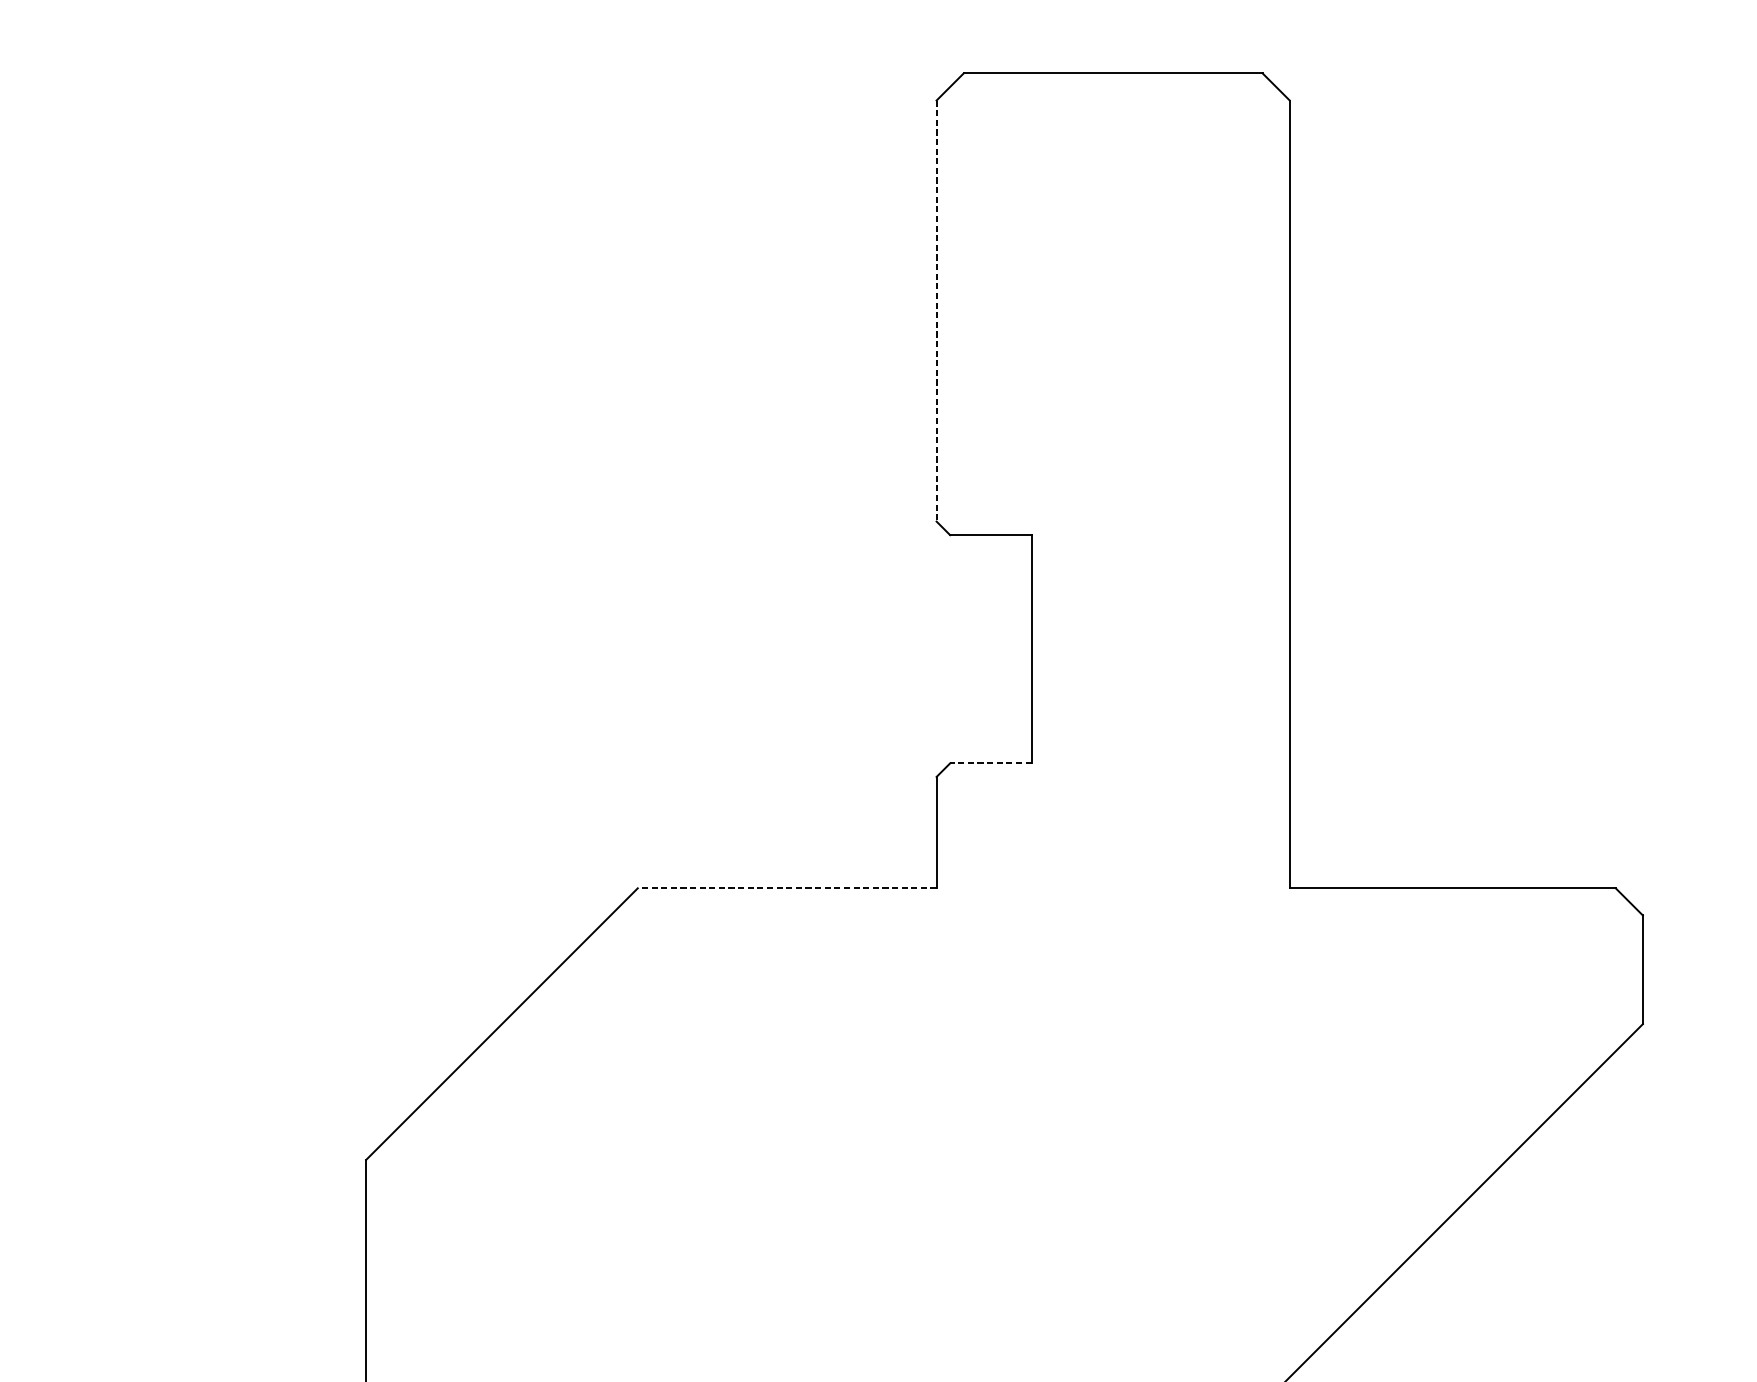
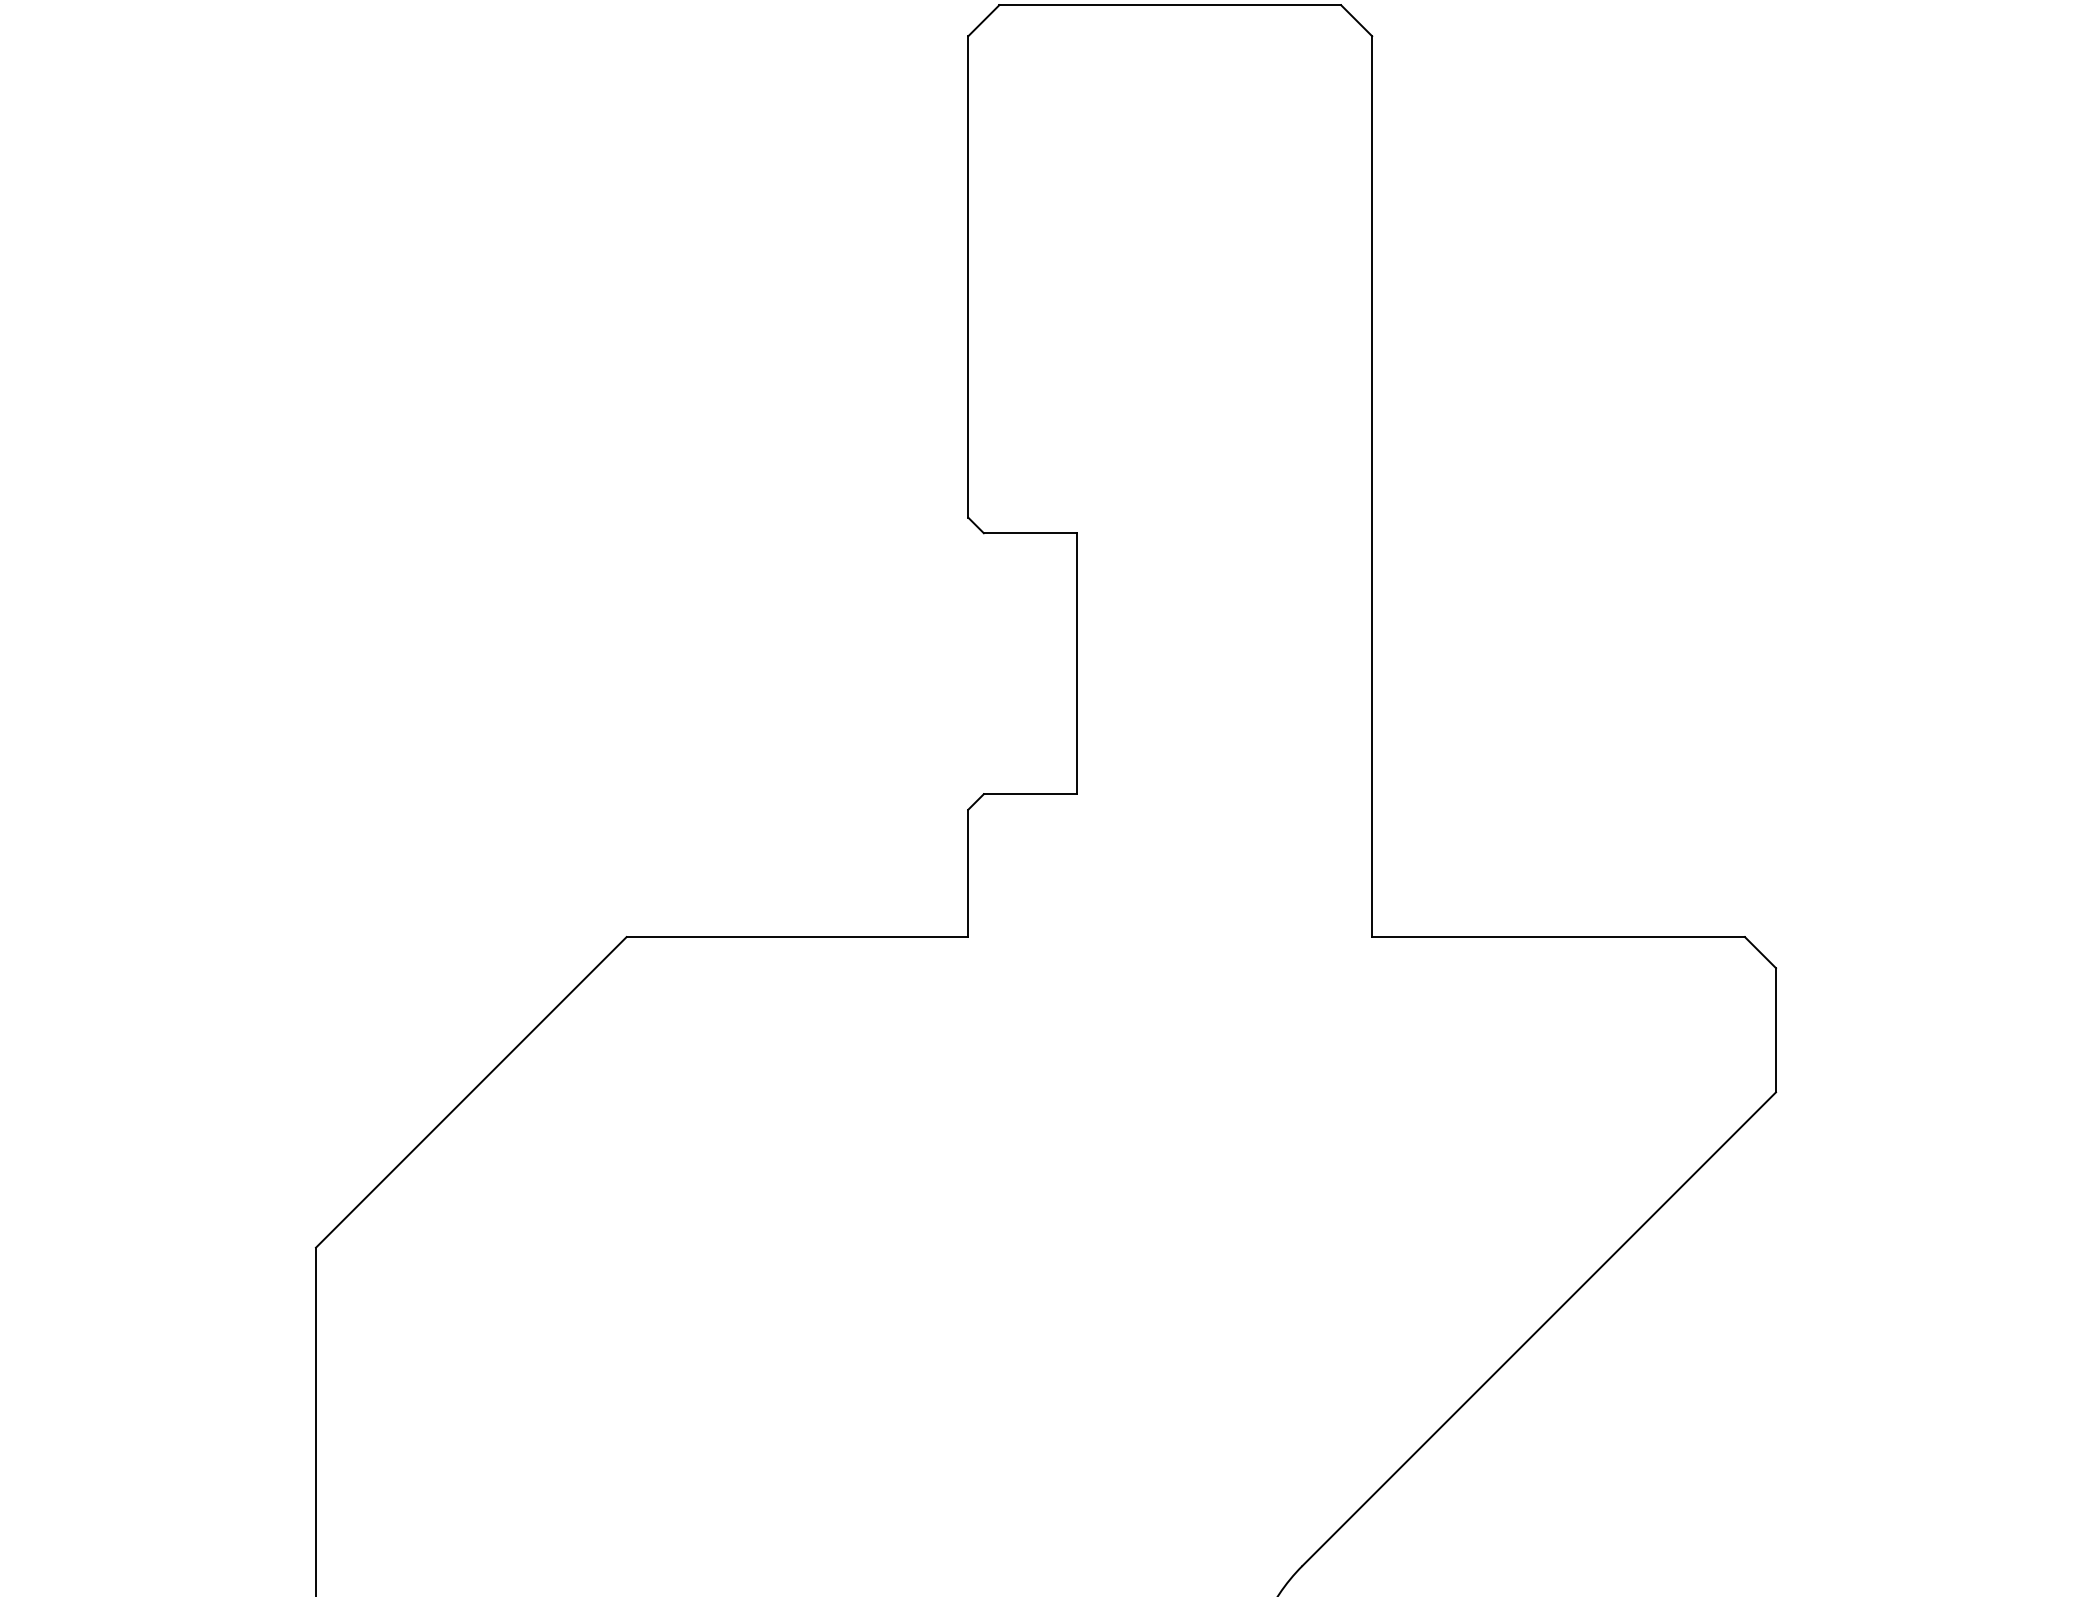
line: (936, 310) -> (968, 276), dashed -> solid
line: (990, 763) -> (1030, 794), dashed -> solid
line: (787, 888) -> (797, 937), dashed -> solid

